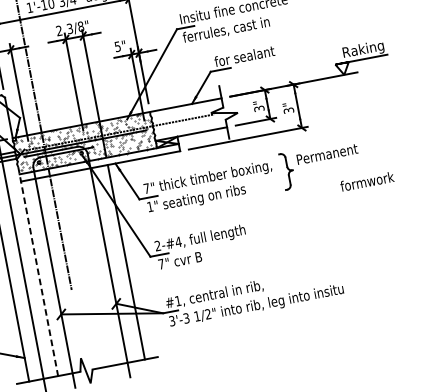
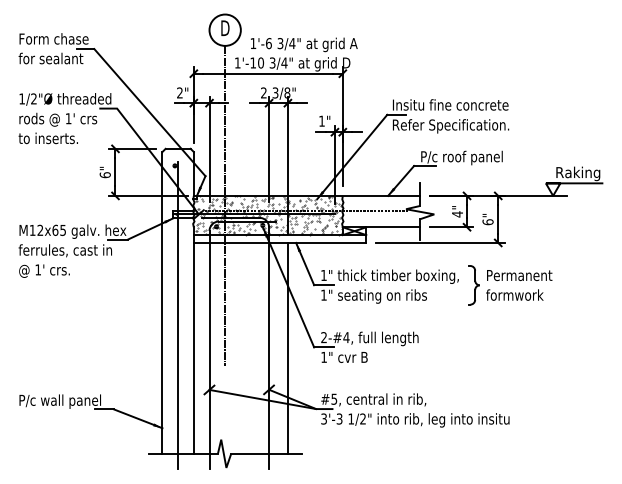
text: (237, 28) -> (450, 126), ferrules, cast in -> Refer Specification.
text: (117, 46) -> (321, 120), 5" -> 1"
text: (252, 55) -> (461, 157), for sealant -> P/c roof panel
text: (259, 108) -> (457, 214), 3" -> 4"
text: (288, 111) -> (487, 222), 3" -> 6"
text: (366, 181) -> (514, 294), moved
text: (146, 188) -> (323, 275), 7" -> 1"
text: (160, 264) -> (323, 357), 7" -> 1"
line: (38, 272) -> (193, 341), dashed -> solid
text: (178, 300) -> (334, 398), #1, -> #5,

